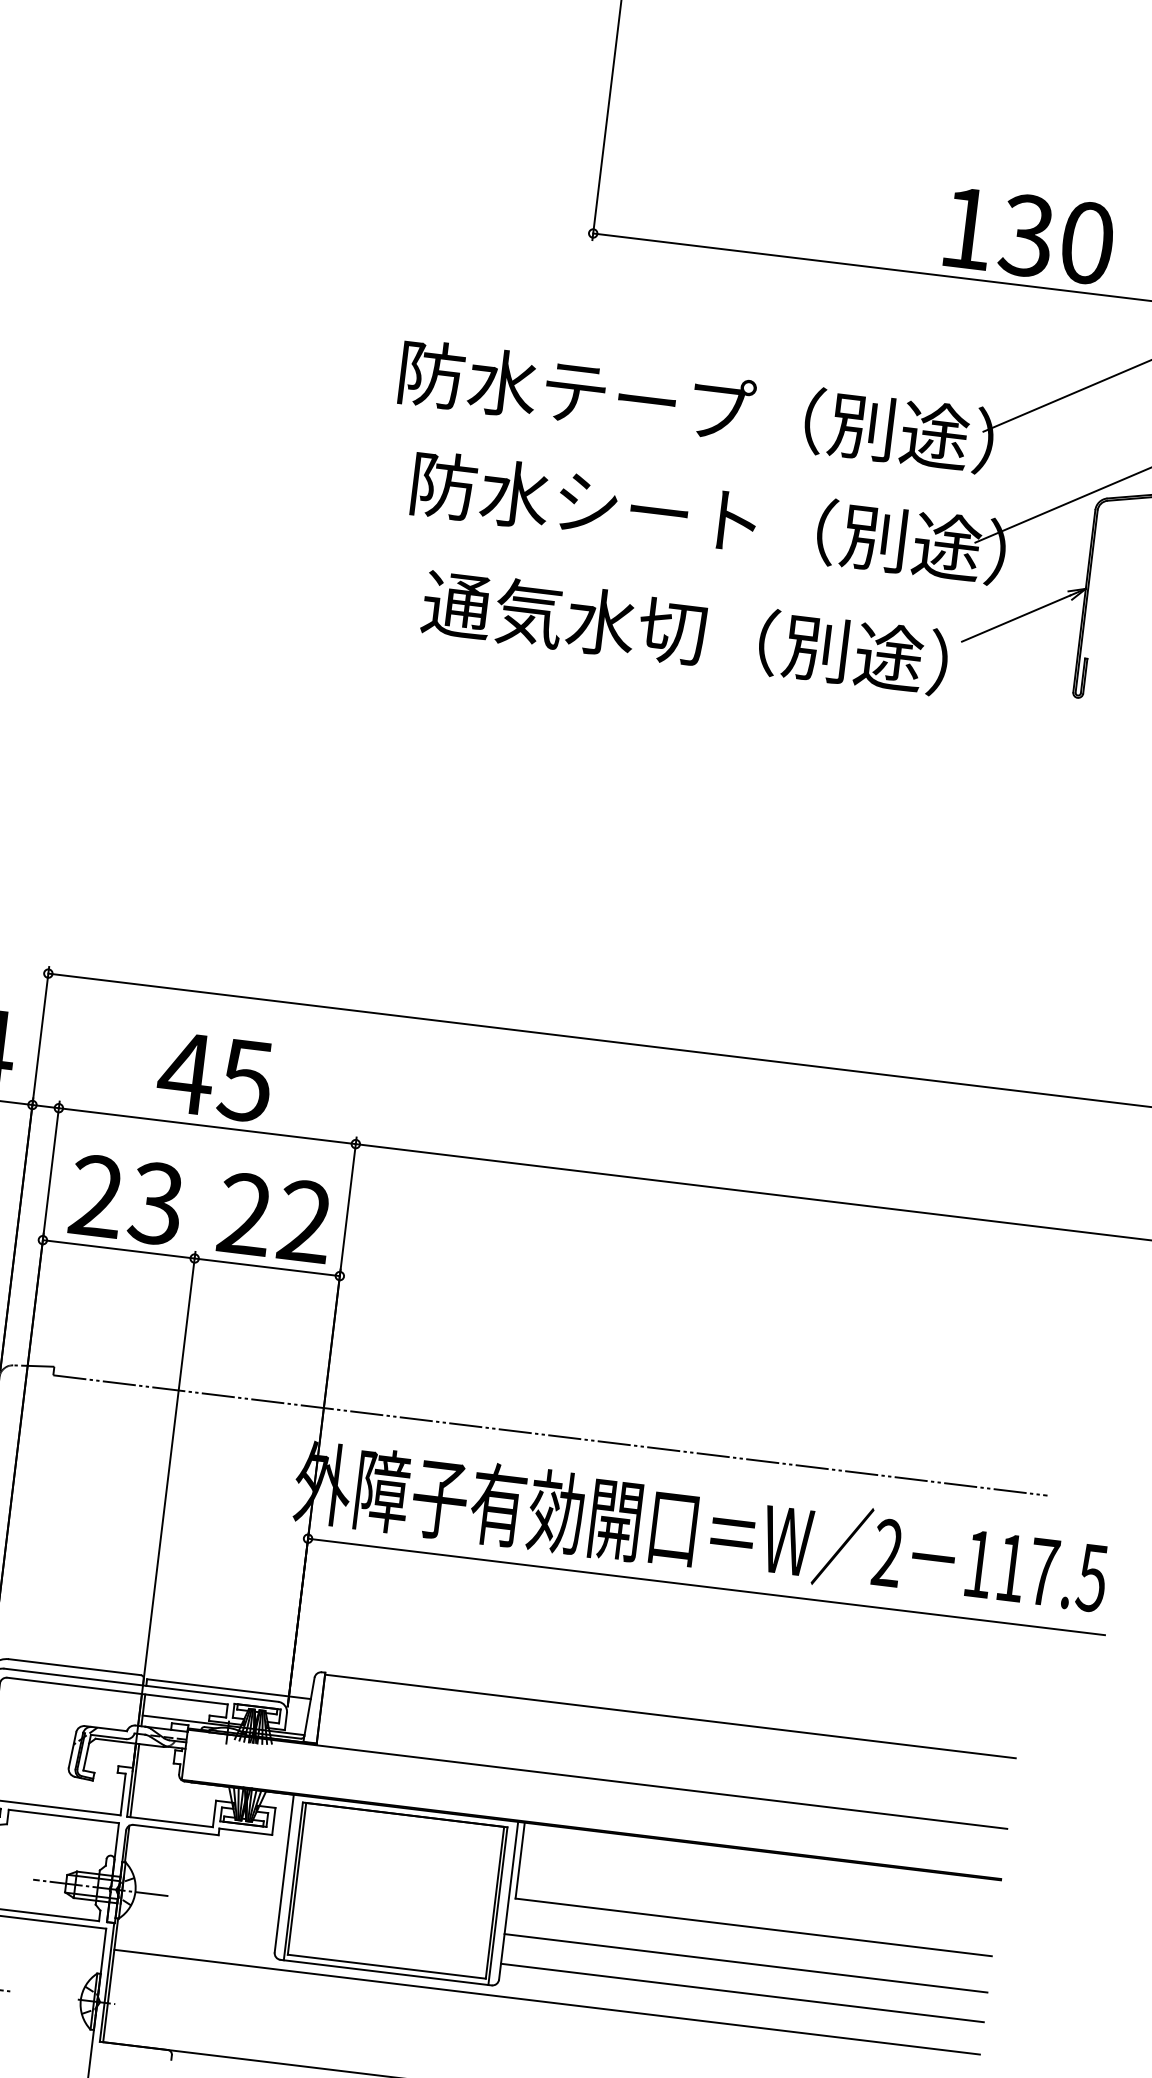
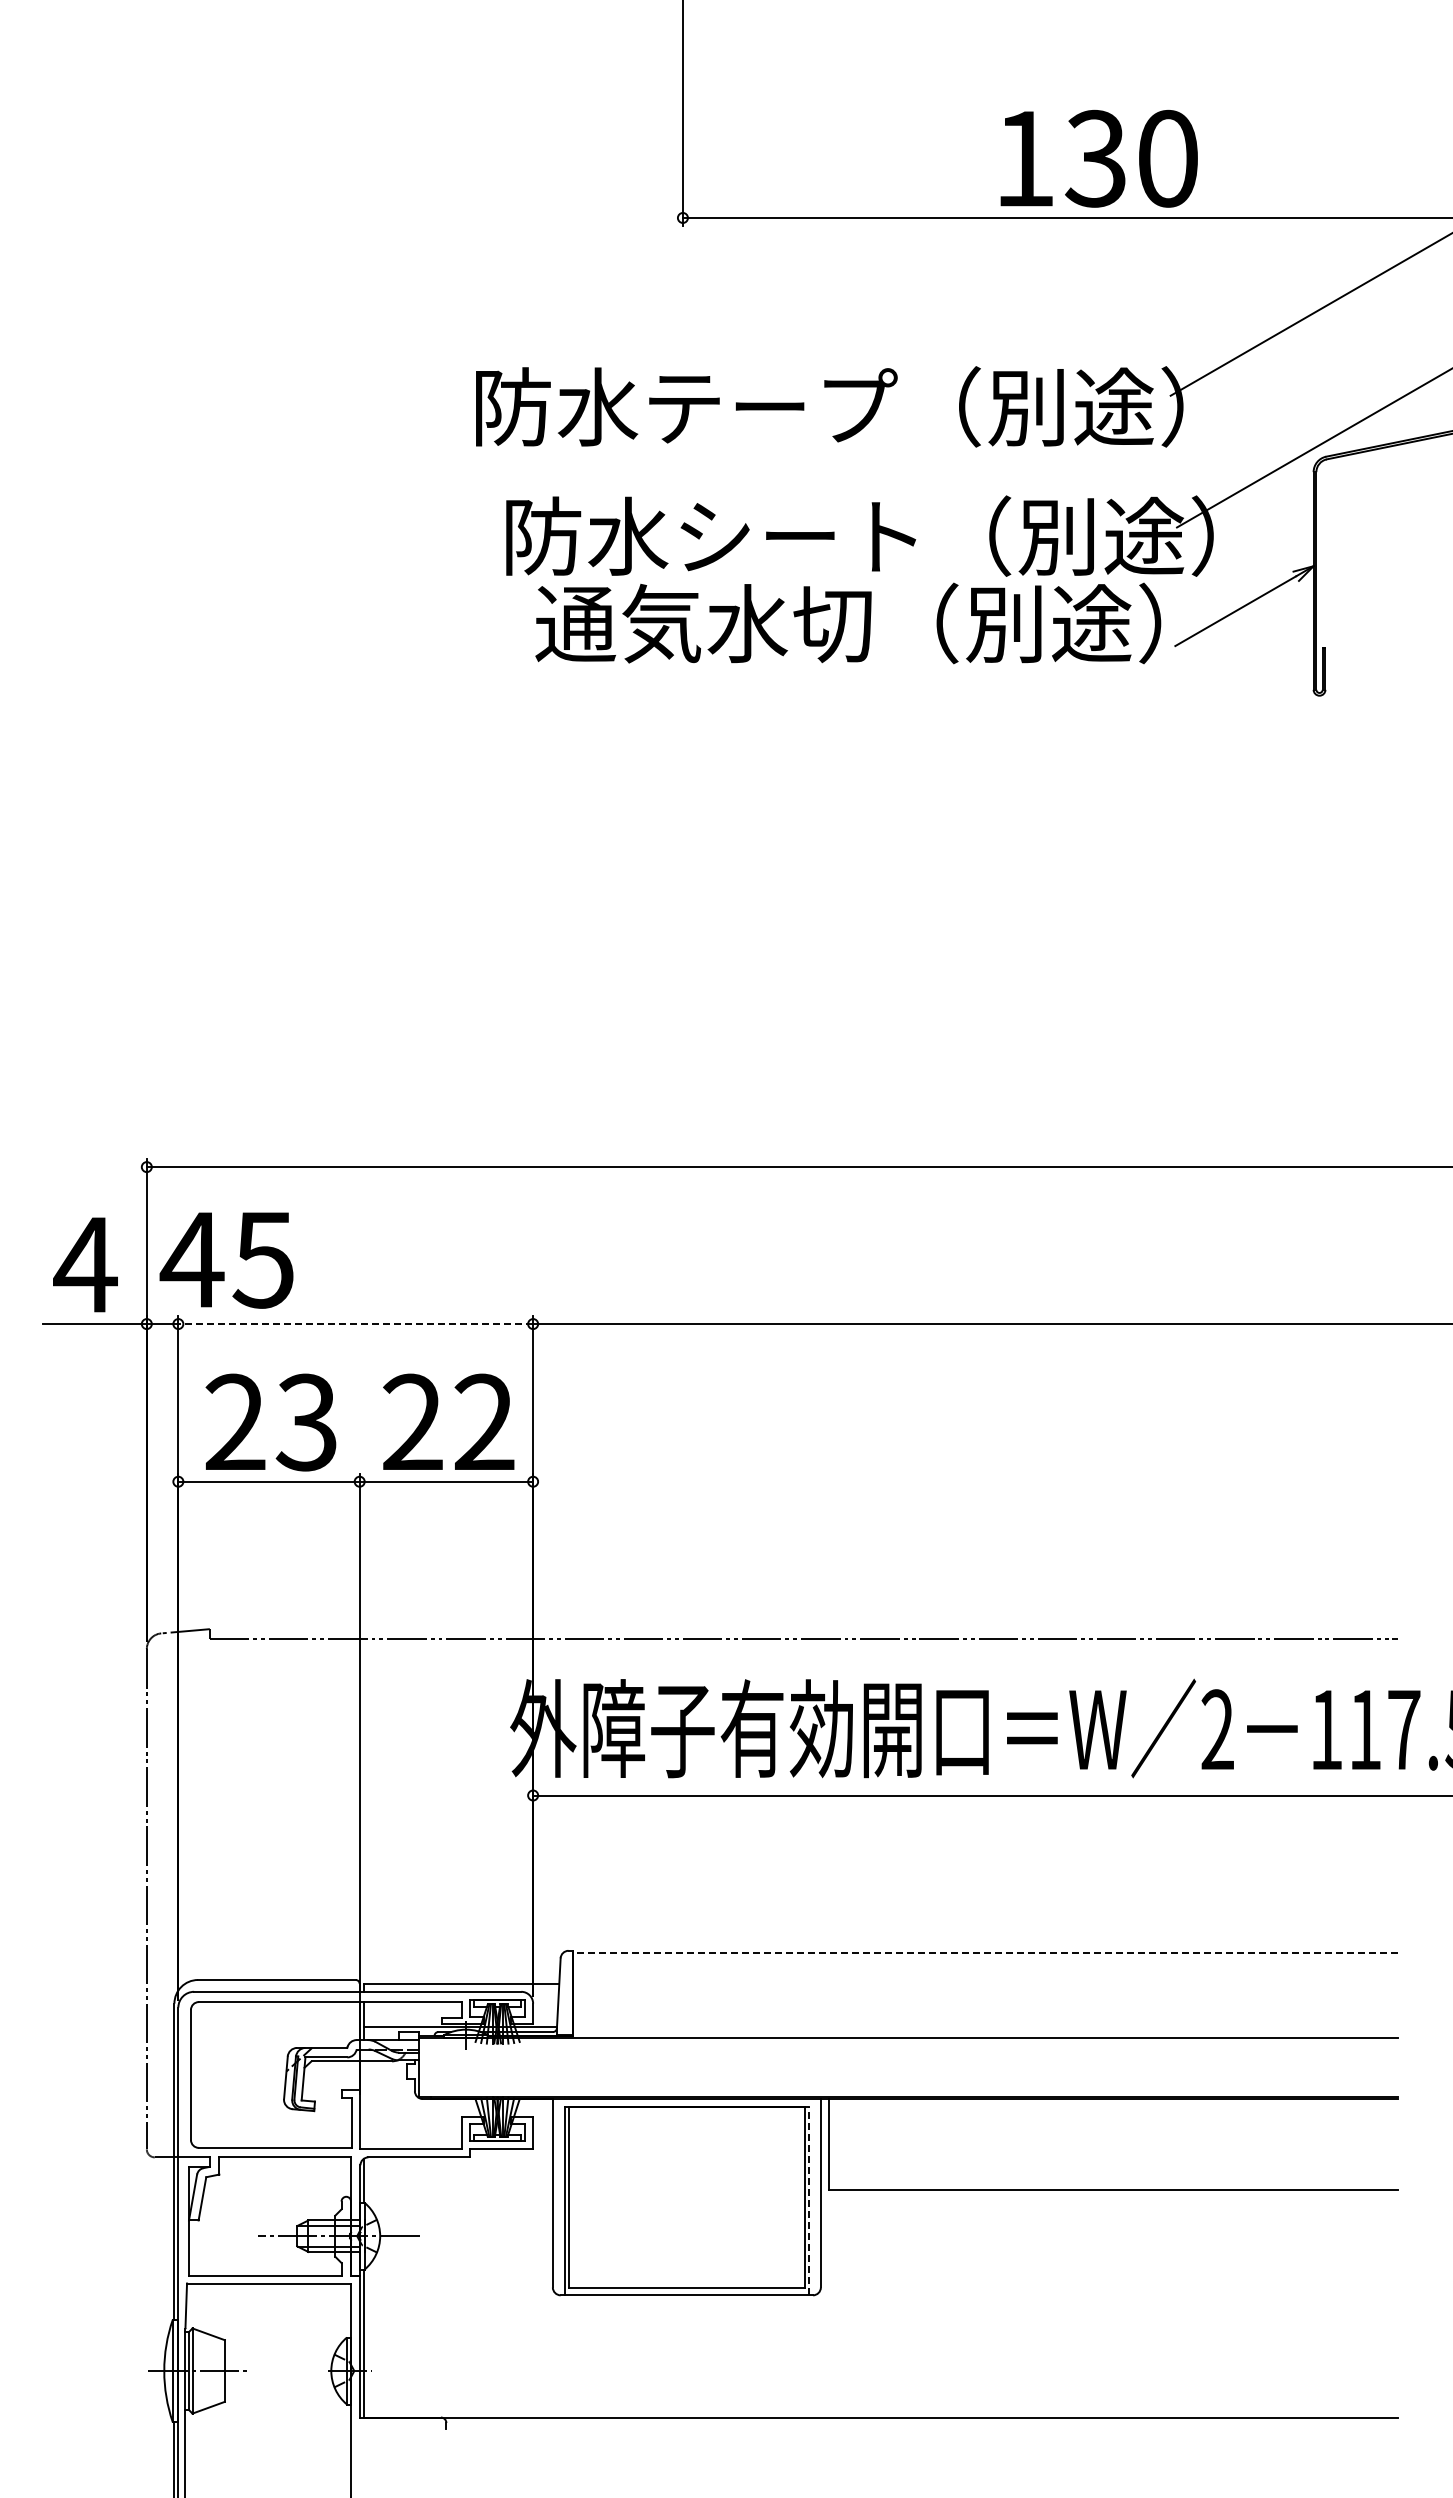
text: (1029, 235) -> (1098, 158), moved
text: (685, 632) -> (848, 623), moved
text: (214, 1077) -> (226, 1260), moved
line: (207, 1126) -> (355, 1324), solid -> dashed
line: (670, 1716) -> (985, 1953), solid -> dashed
line: (134, 1780) -> (363, 2104), removed
line: (498, 1905) -> (809, 2200), solid -> dashed
line: (745, 1963) -> (1108, 2233), removed
line: (741, 1992) -> (1108, 2268), removed
line: (546, 2002) -> (880, 2307), removed

